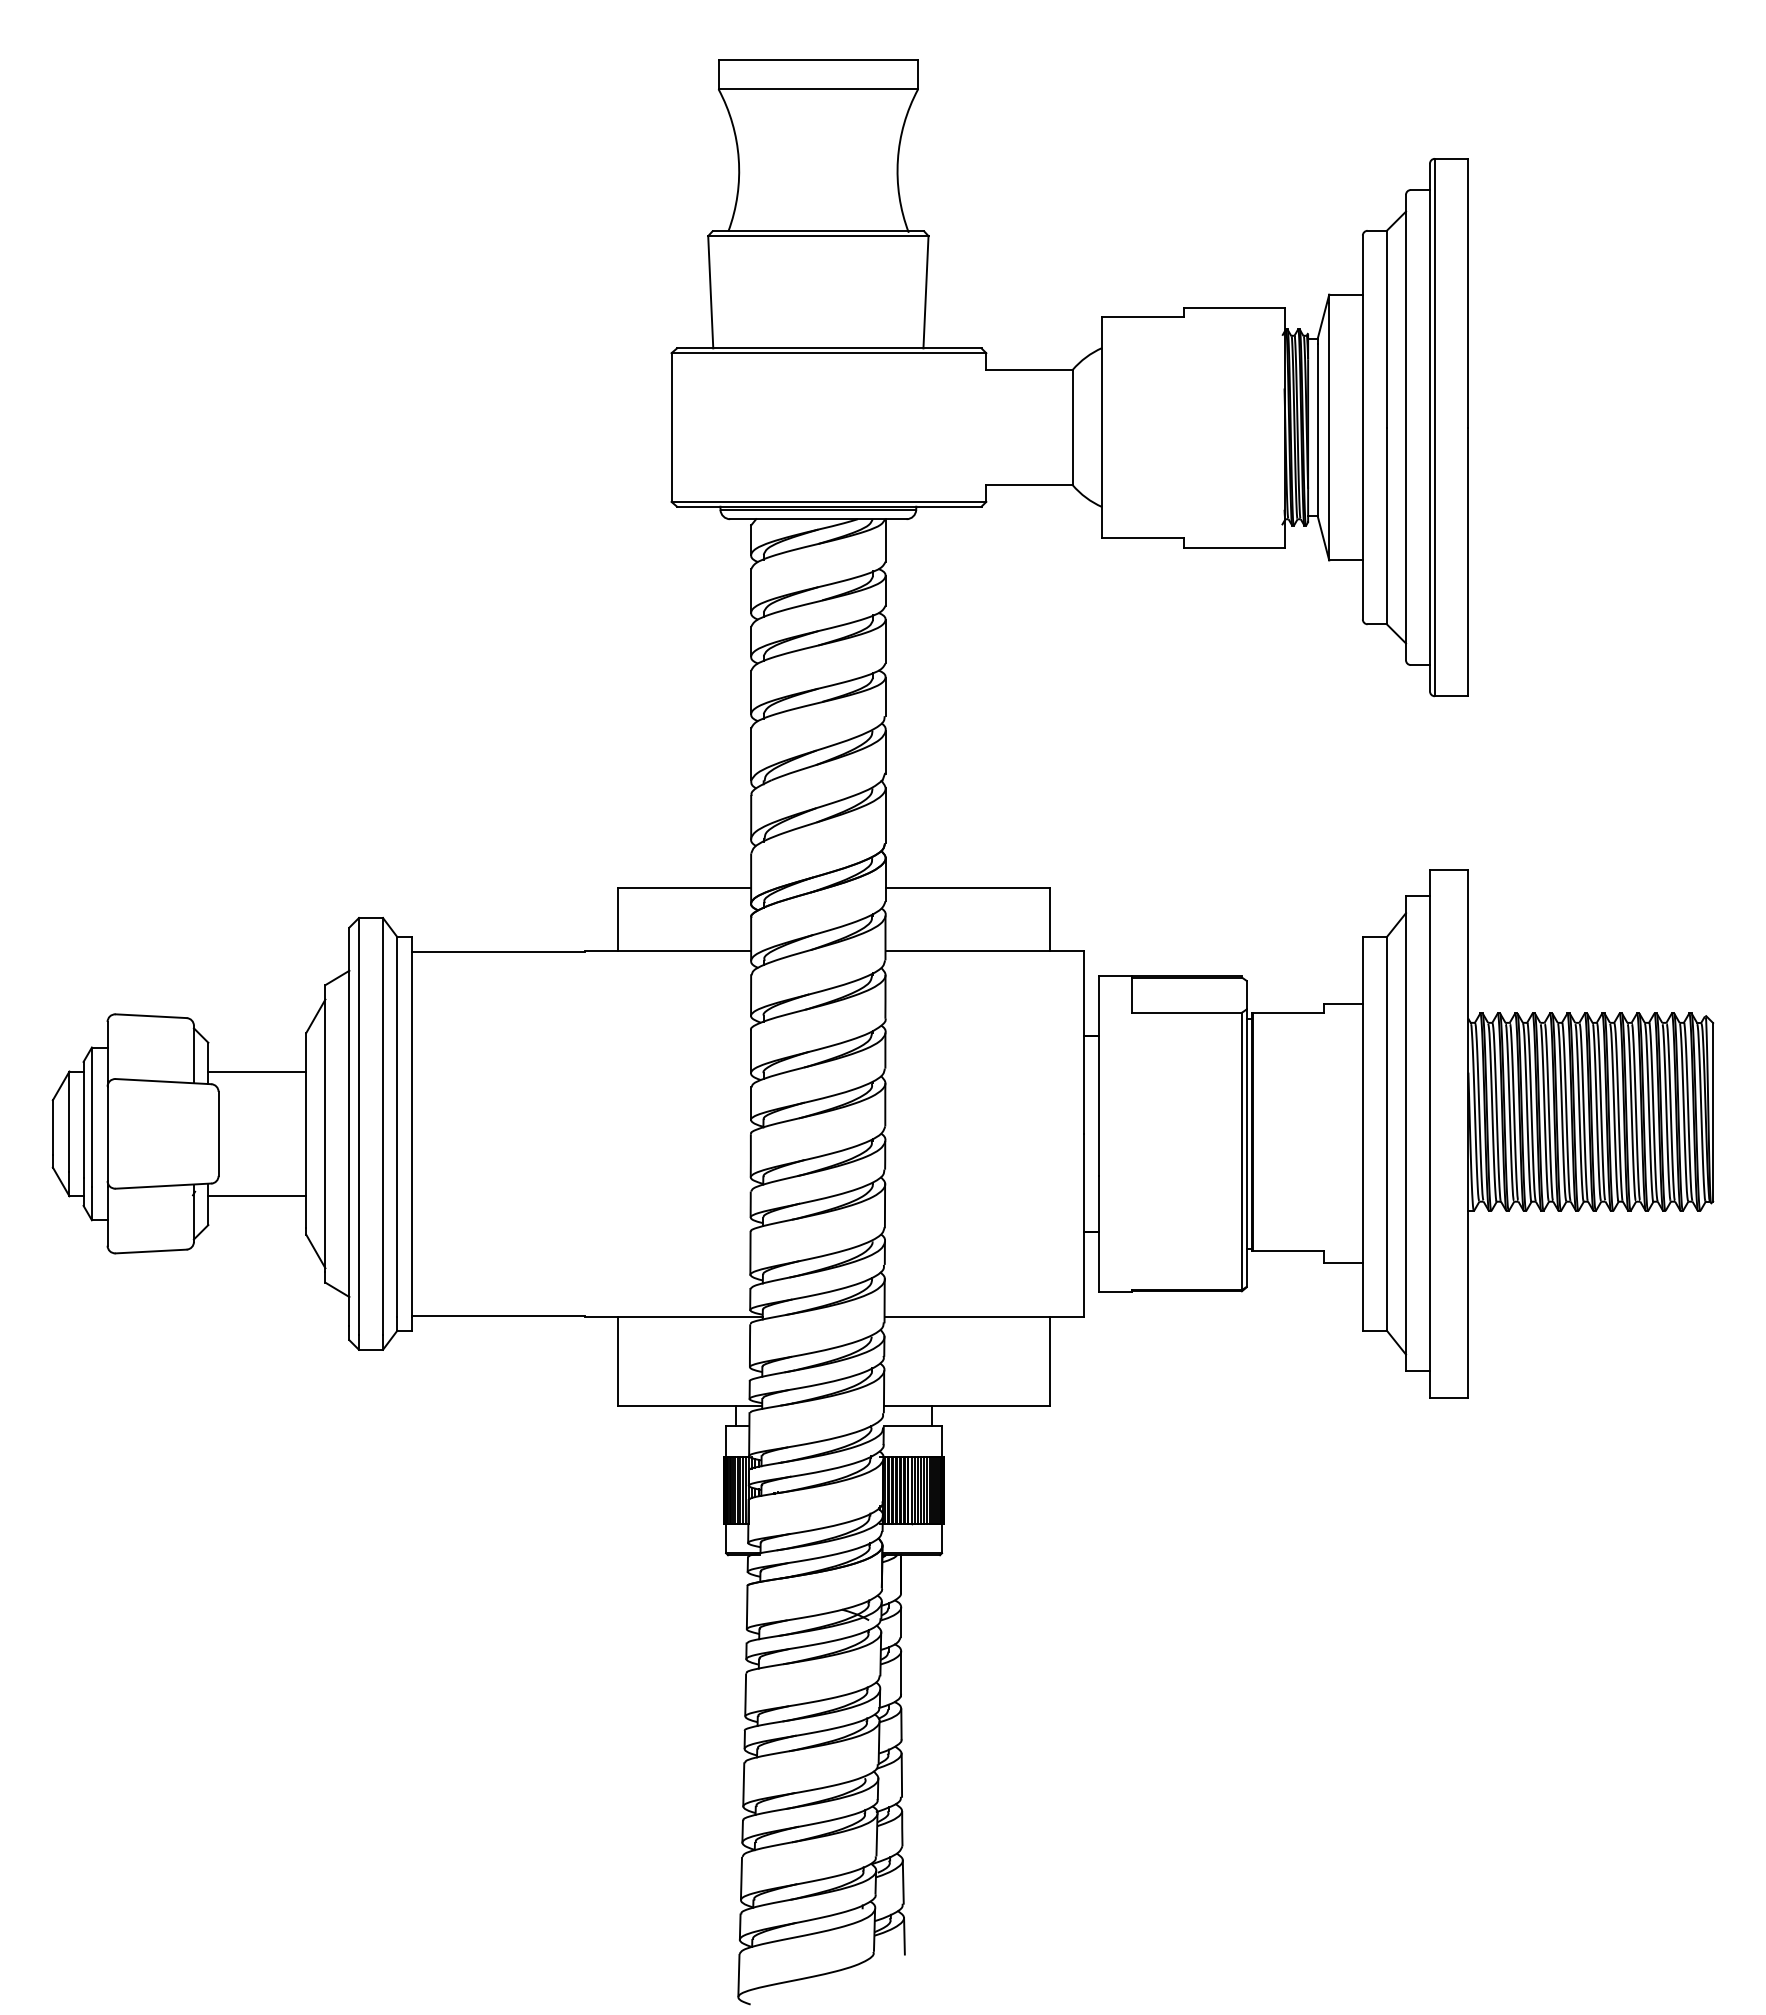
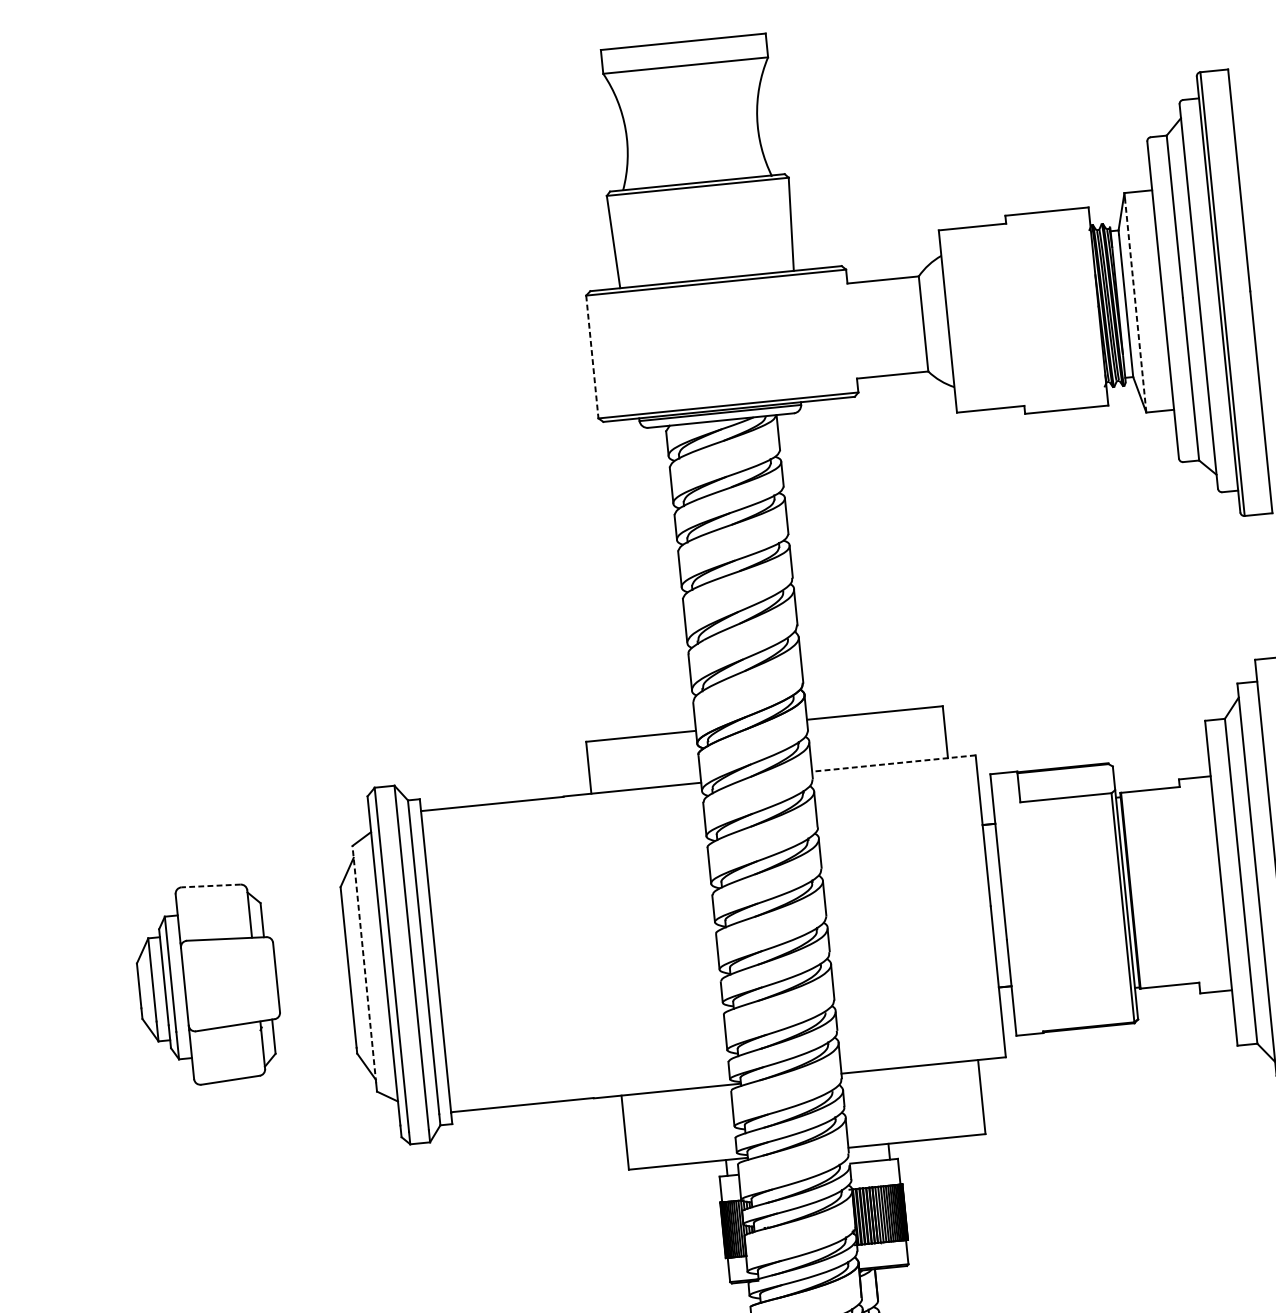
line: (671, 428) -> (592, 357), solid -> dashed
line: (1329, 431) -> (1135, 306), solid -> dashed
line: (984, 951) -> (893, 763), solid -> dashed
line: (151, 1016) -> (211, 886), solid -> dashed
line: (257, 1071) -> (303, 922), removed
line: (325, 1128) -> (364, 964), solid -> dashed
line: (257, 1196) -> (313, 1026), removed

